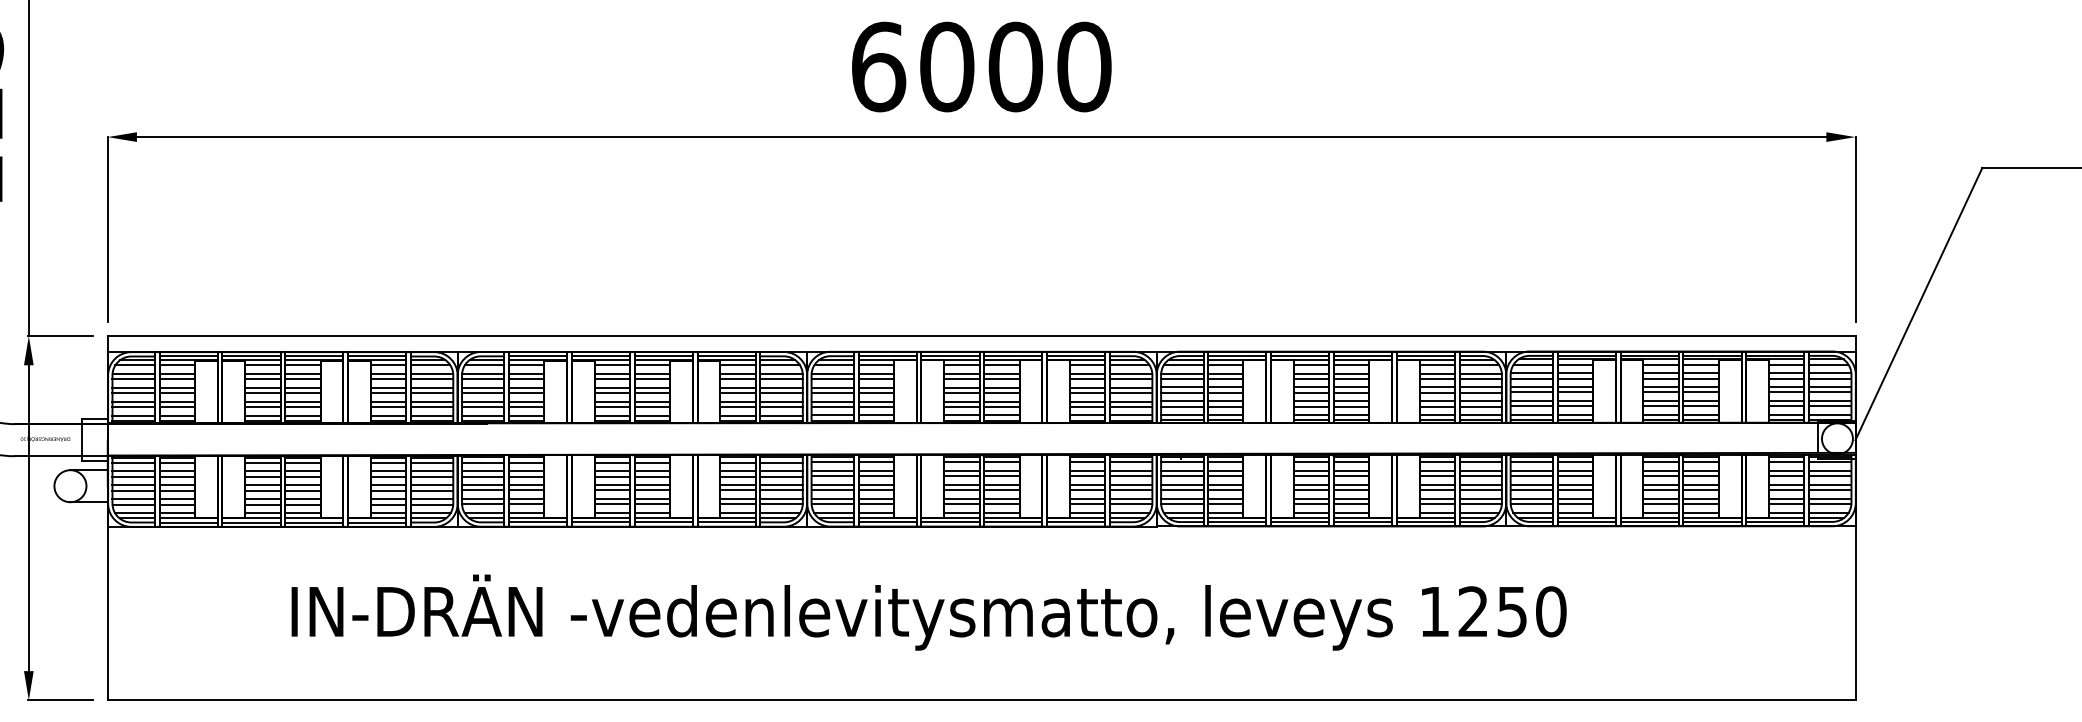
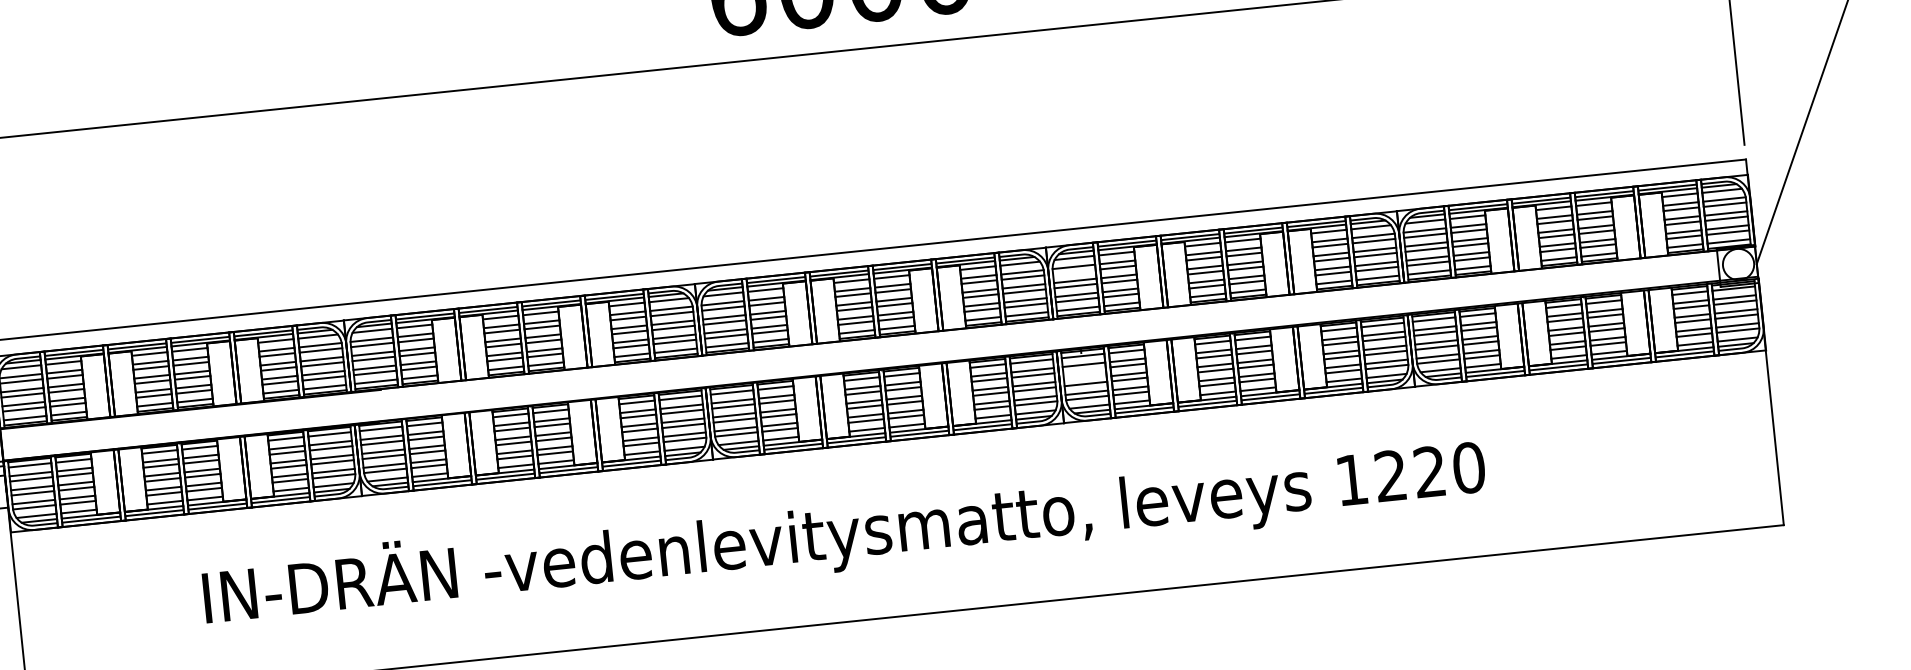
line: (1182, 378) -> (1074, 271), removed
line: (1182, 476) -> (1084, 370), removed
line: (1182, 484) -> (1085, 378), removed
text: (1511, 611) -> (1429, 471), 1250 -> 1220

